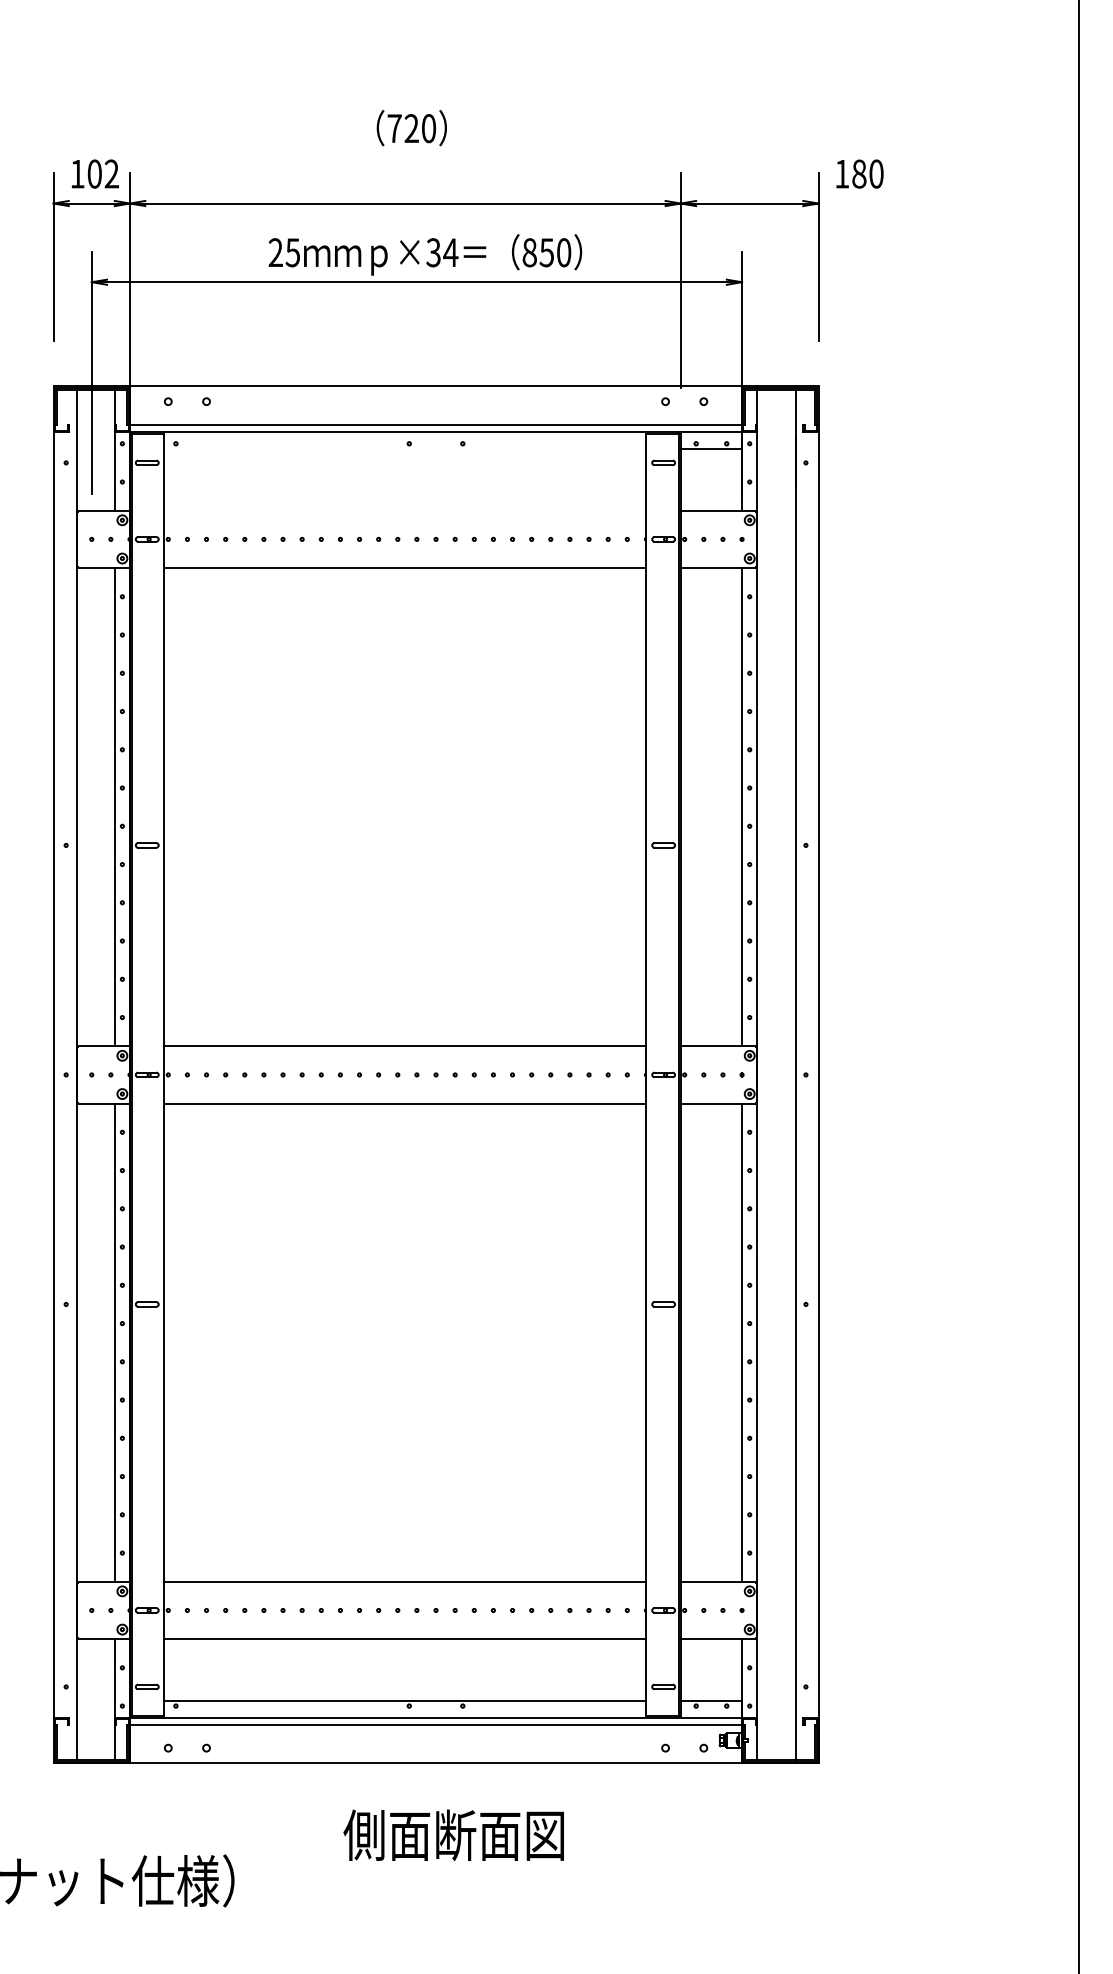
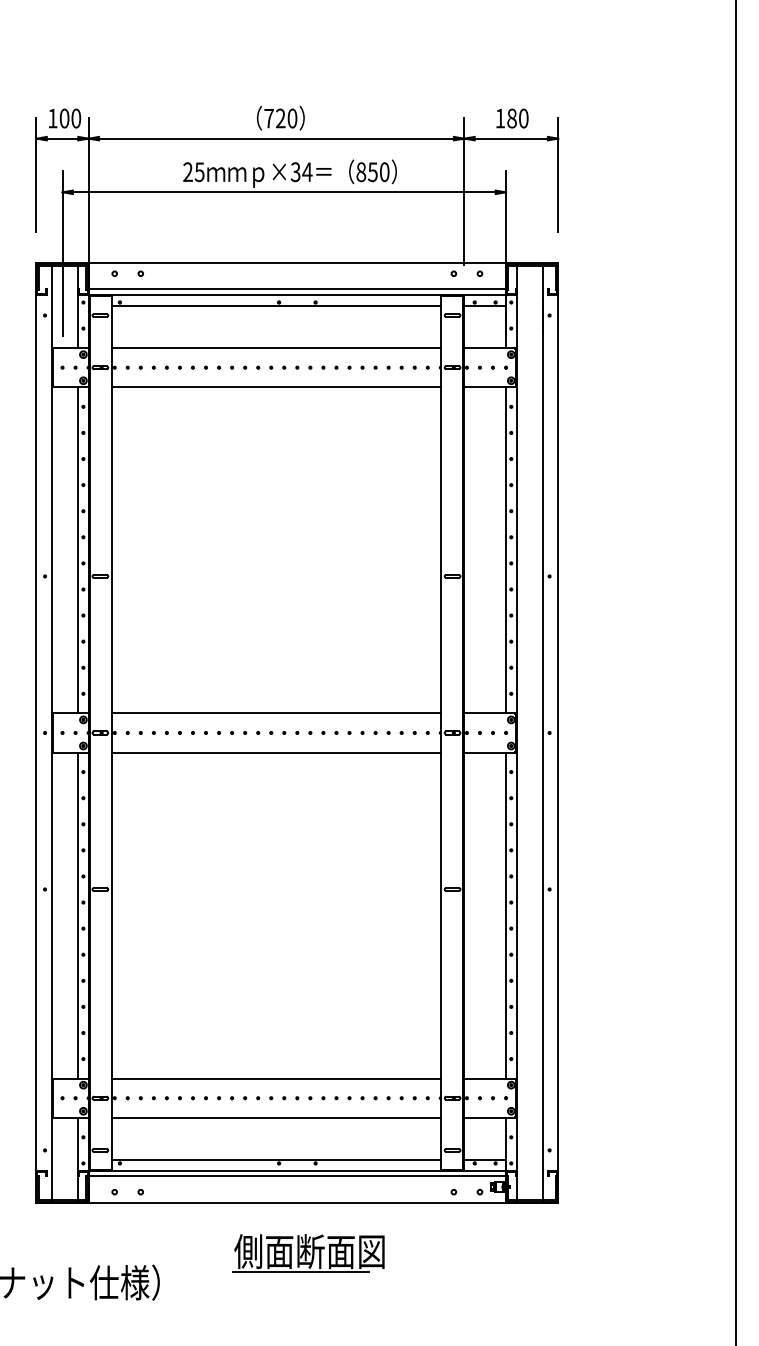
text: (411, 128) -> (280, 118), moved
text: (112, 173) -> (76, 118), 102 -> 100
text: (860, 173) -> (512, 118), moved
line: (405, 449) -> (276, 306), added
line: (405, 511) -> (276, 348), added
line: (440, 1864) -> (300, 1271), added

